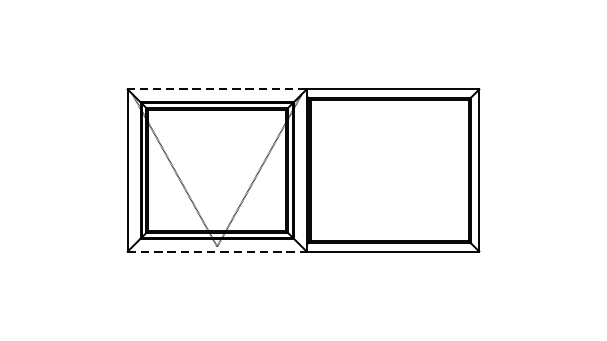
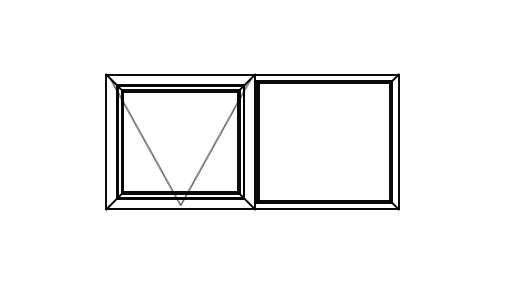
line: (216, 89) -> (180, 74), dashed -> solid
line: (218, 251) -> (181, 209), dashed -> solid

